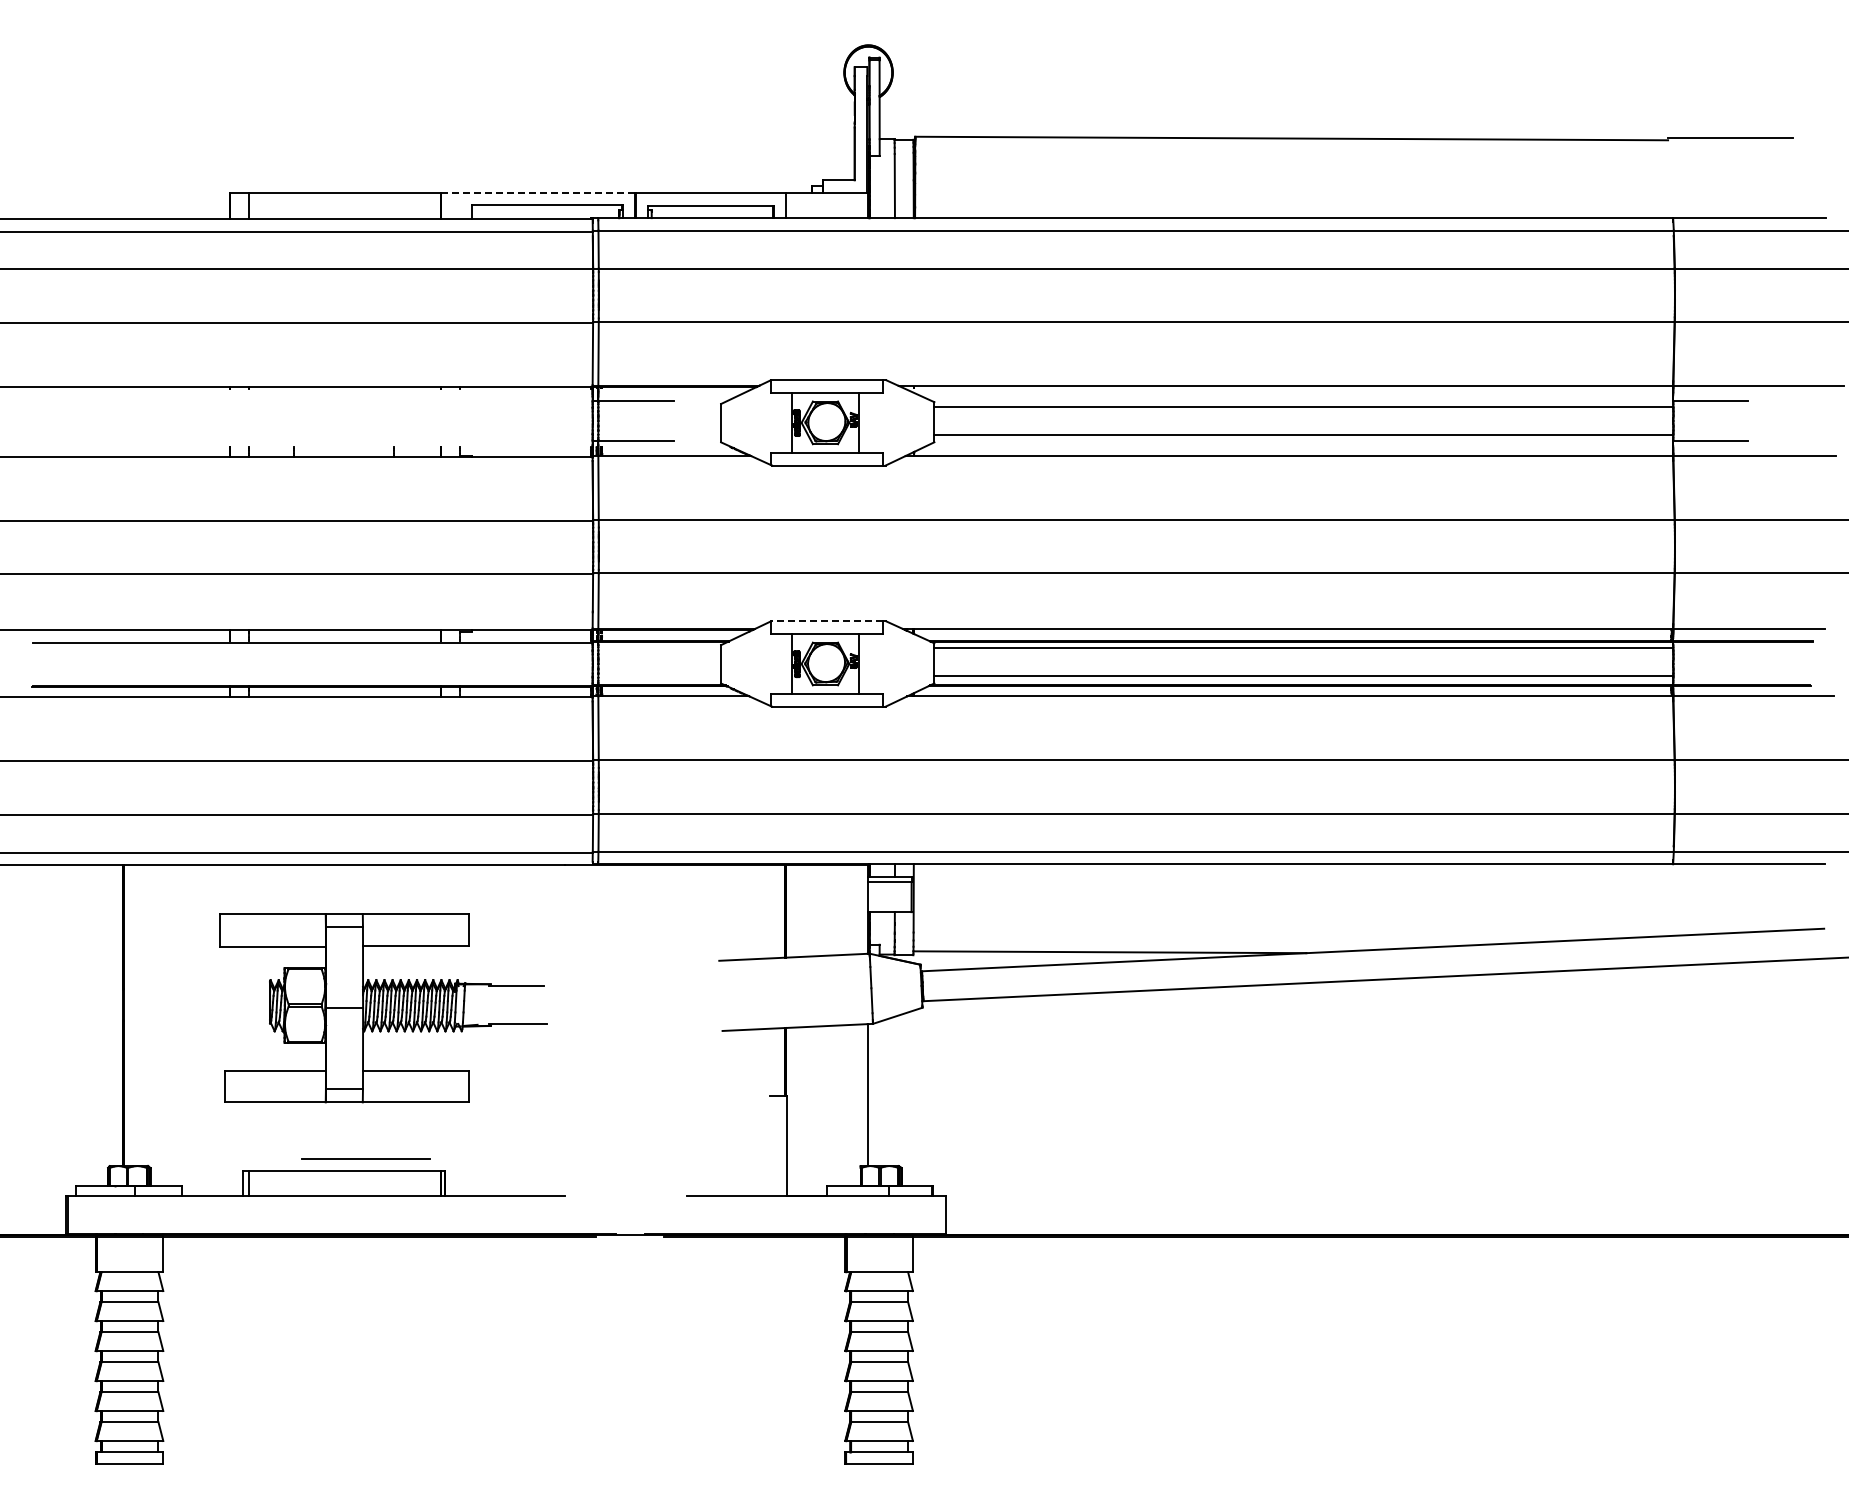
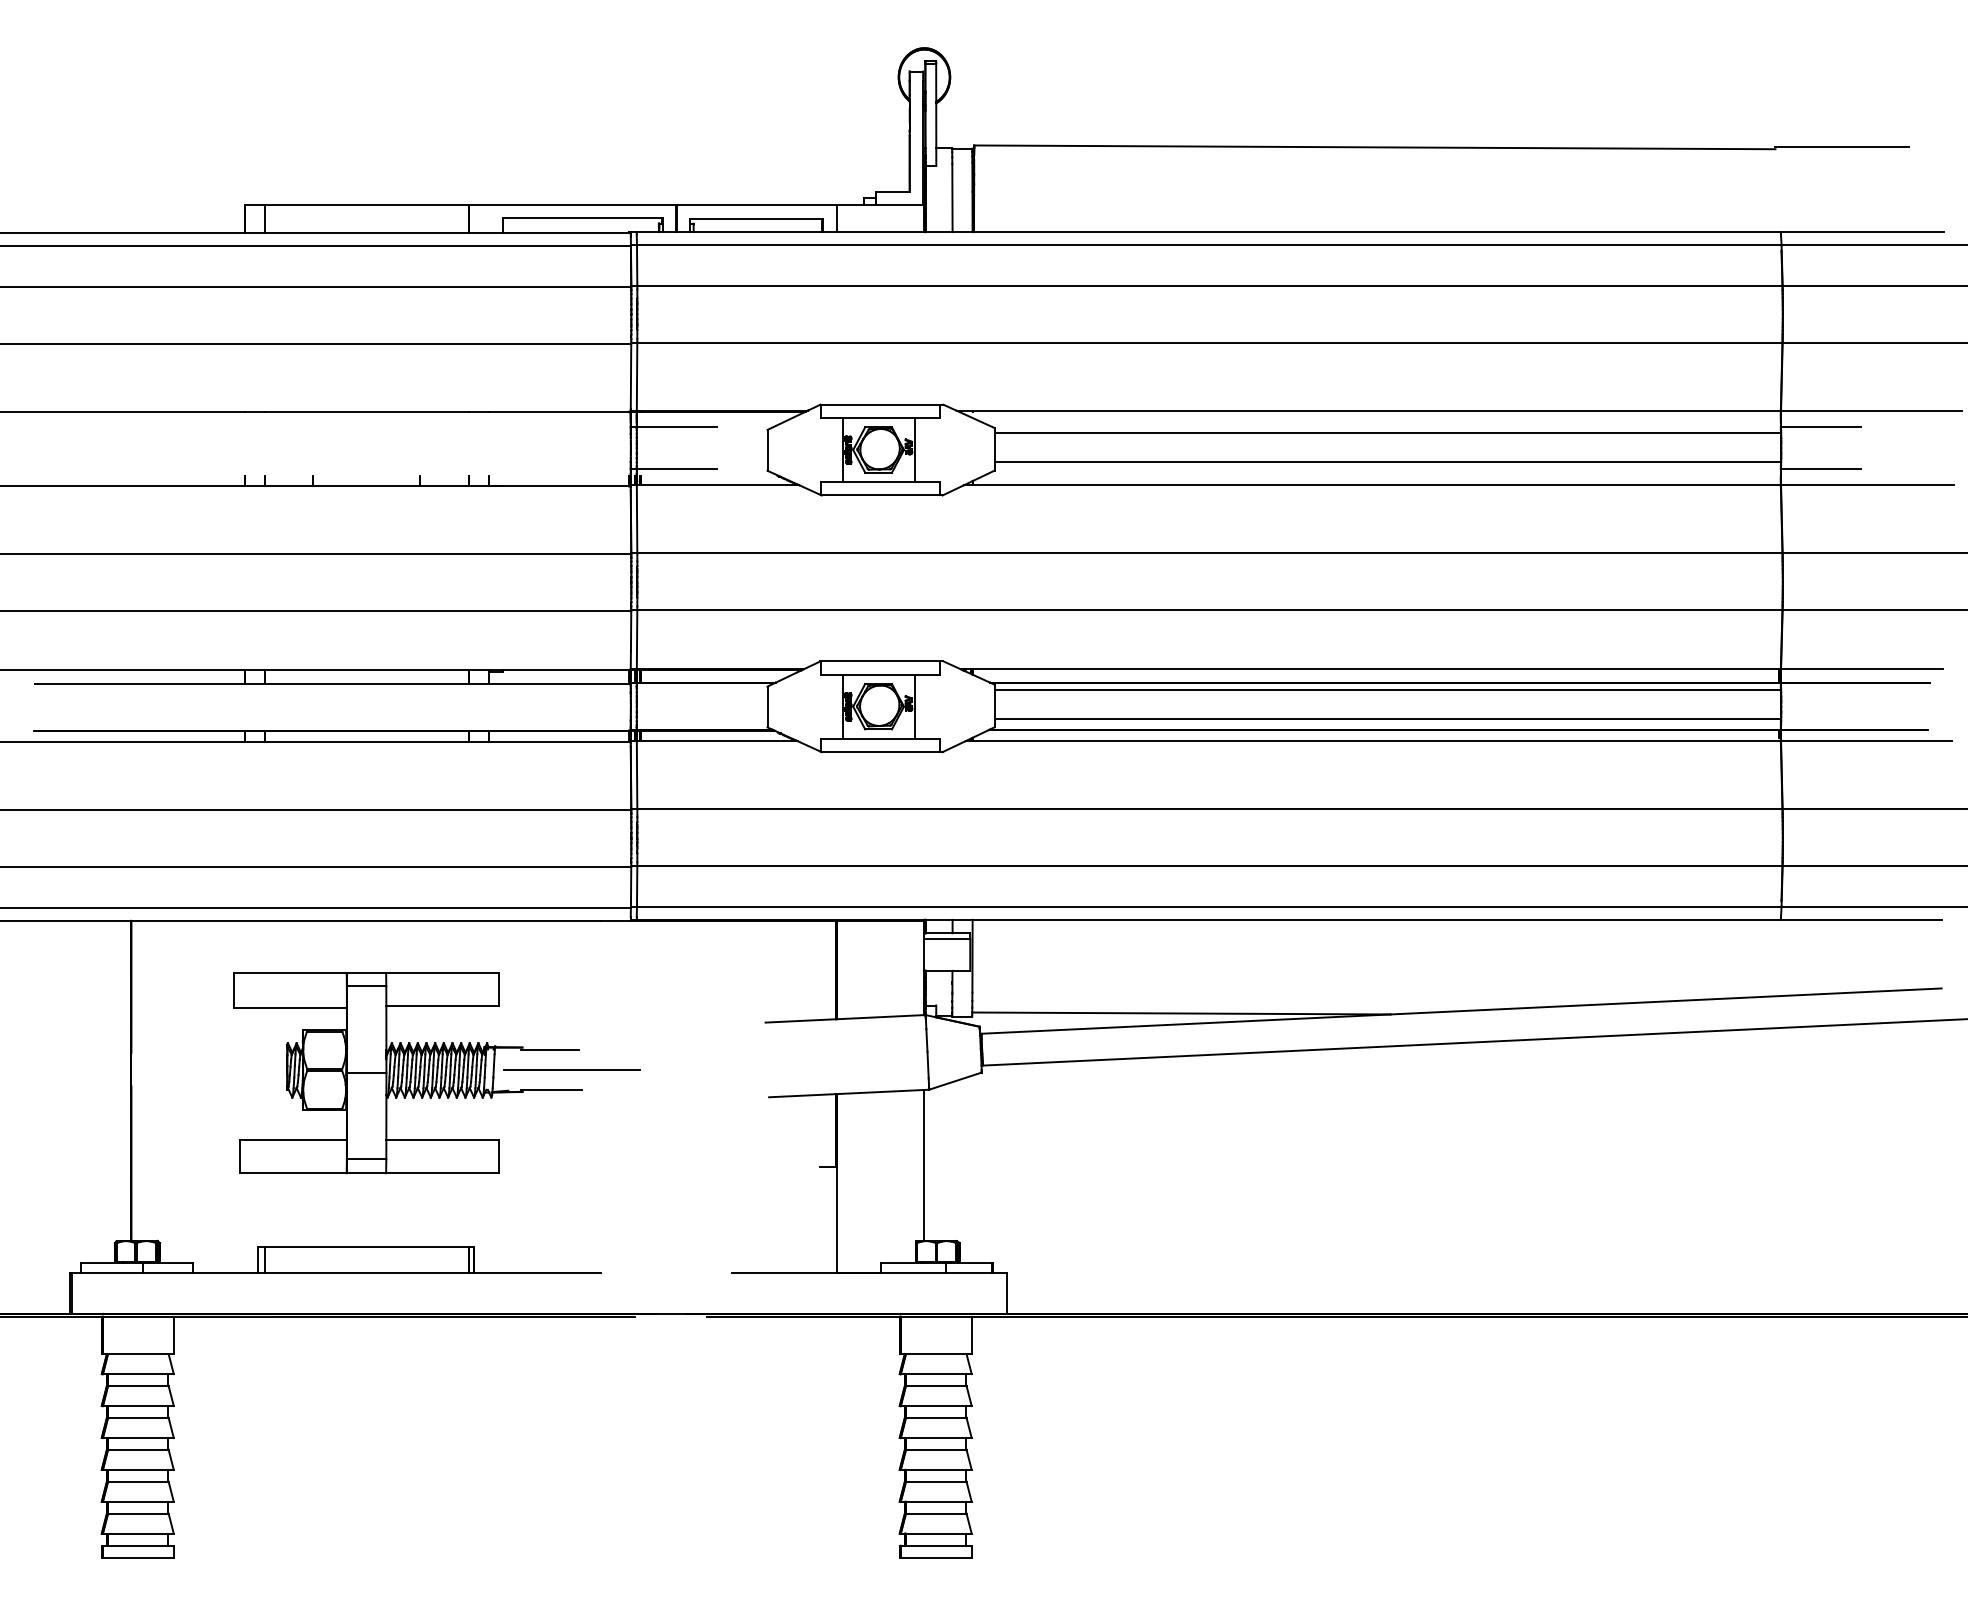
line: (537, 192) -> (572, 204), dashed -> solid
line: (826, 621) -> (879, 661), dashed -> solid
line: (365, 1158) -> (572, 1069), moved

